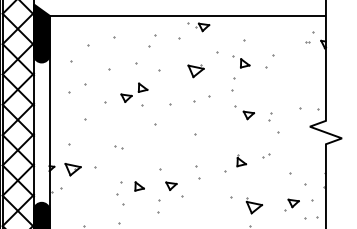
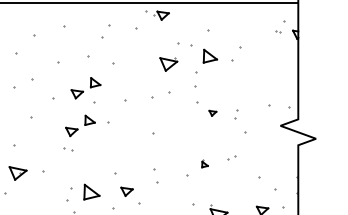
part: (241, 61) -> (204, 53), size x1.4
part: (195, 71) -> (168, 64), moved
part: (248, 115) -> (212, 113), size x0.6
part: (129, 126) -> (80, 125), added
part: (241, 160) -> (204, 163), size x0.6
part: (139, 186) -> (91, 192), size x1.6

